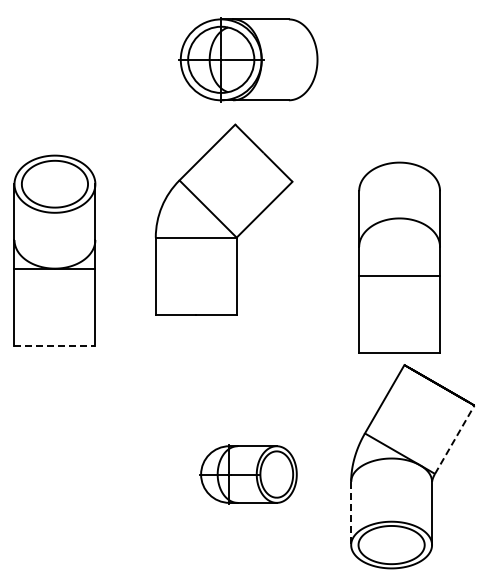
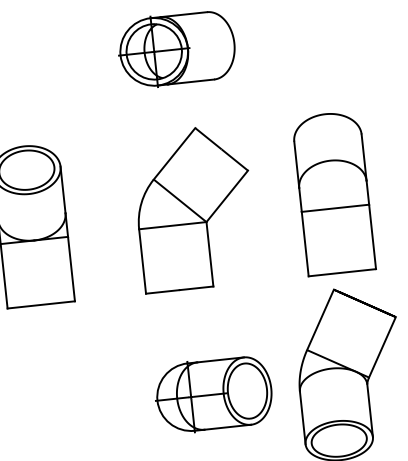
part: (223, 219) -> (193, 208), moved
part: (399, 257) -> (333, 193), moved
line: (55, 346) -> (41, 305), dashed -> solid
line: (455, 439) -> (383, 347), dashed -> solid
part: (248, 474) -> (213, 394), size x1.43
line: (351, 513) -> (303, 417), dashed -> solid

